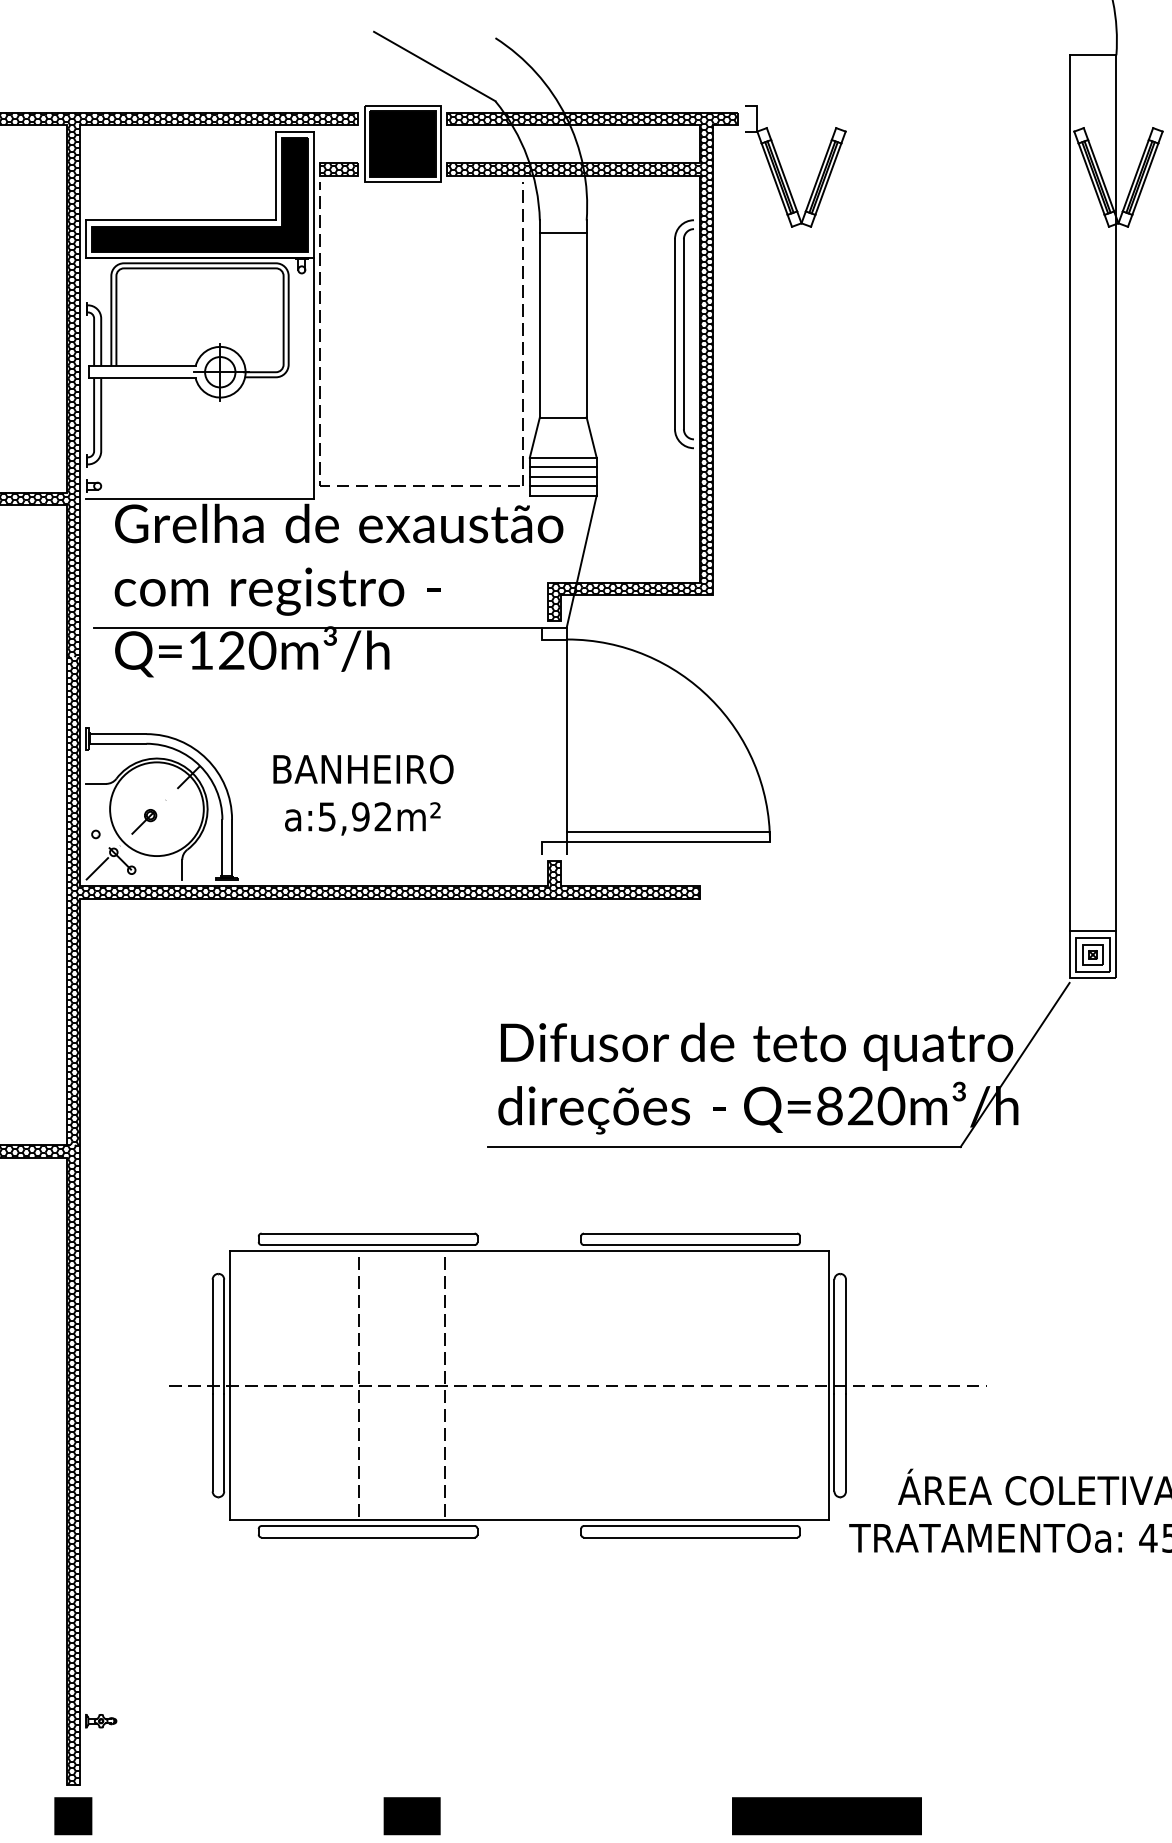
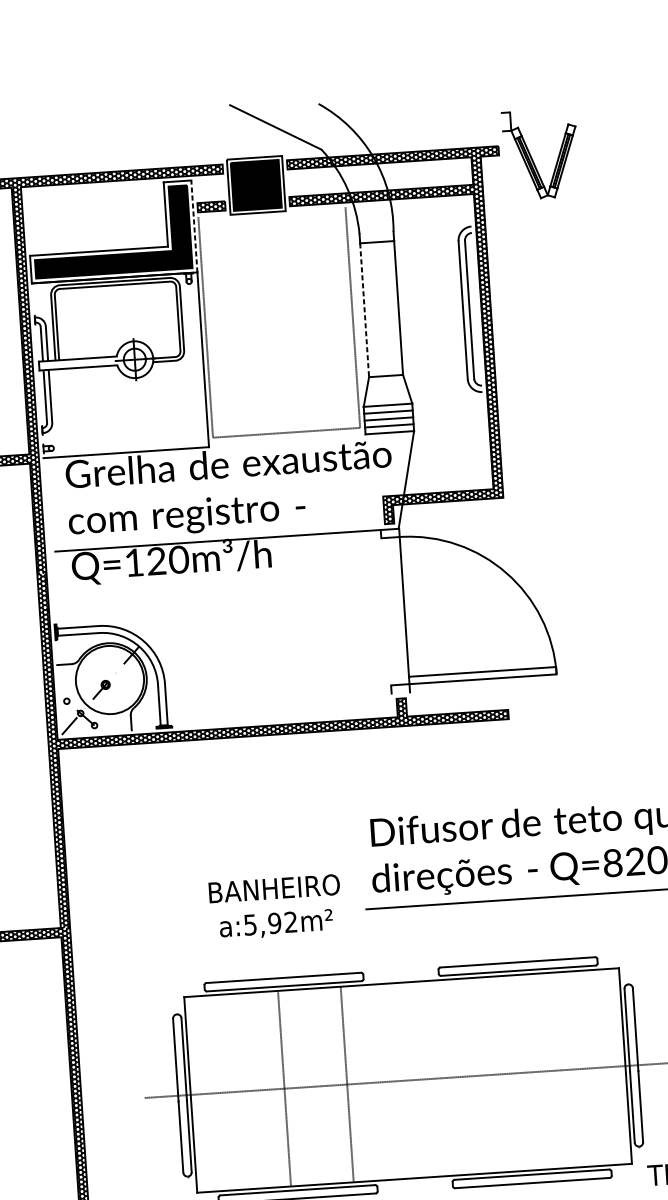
part: (783, 170) -> (532, 157), moved
line: (314, 194) -> (194, 226), solid -> dashed
line: (539, 325) -> (364, 310), solid -> dashed
text: (363, 794) -> (275, 906), moved

